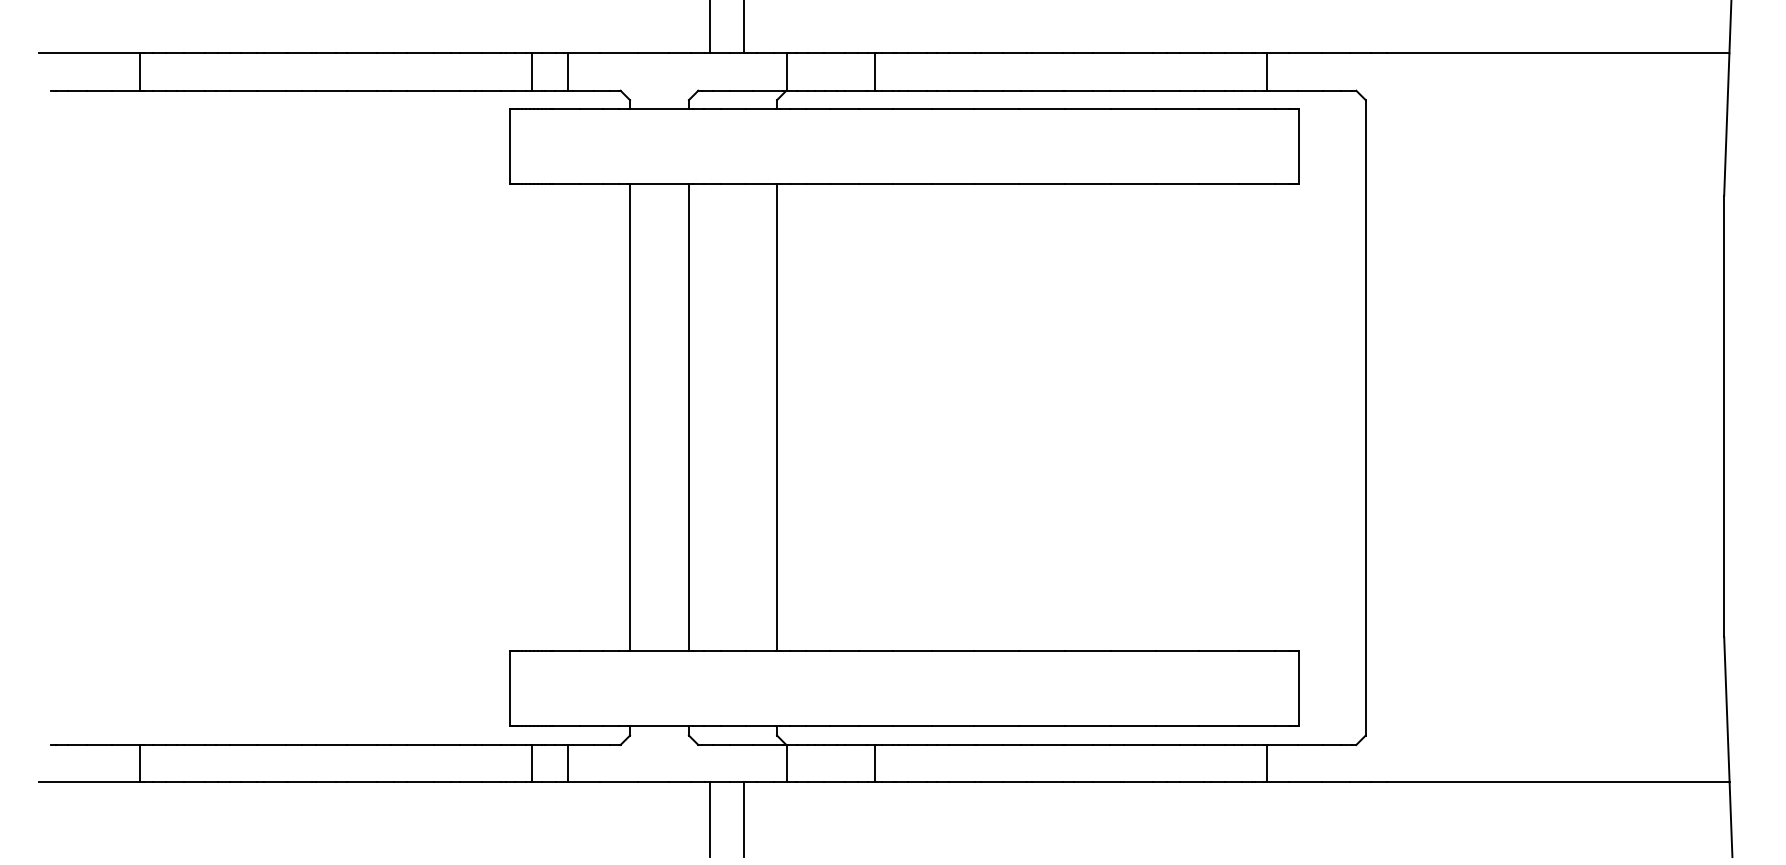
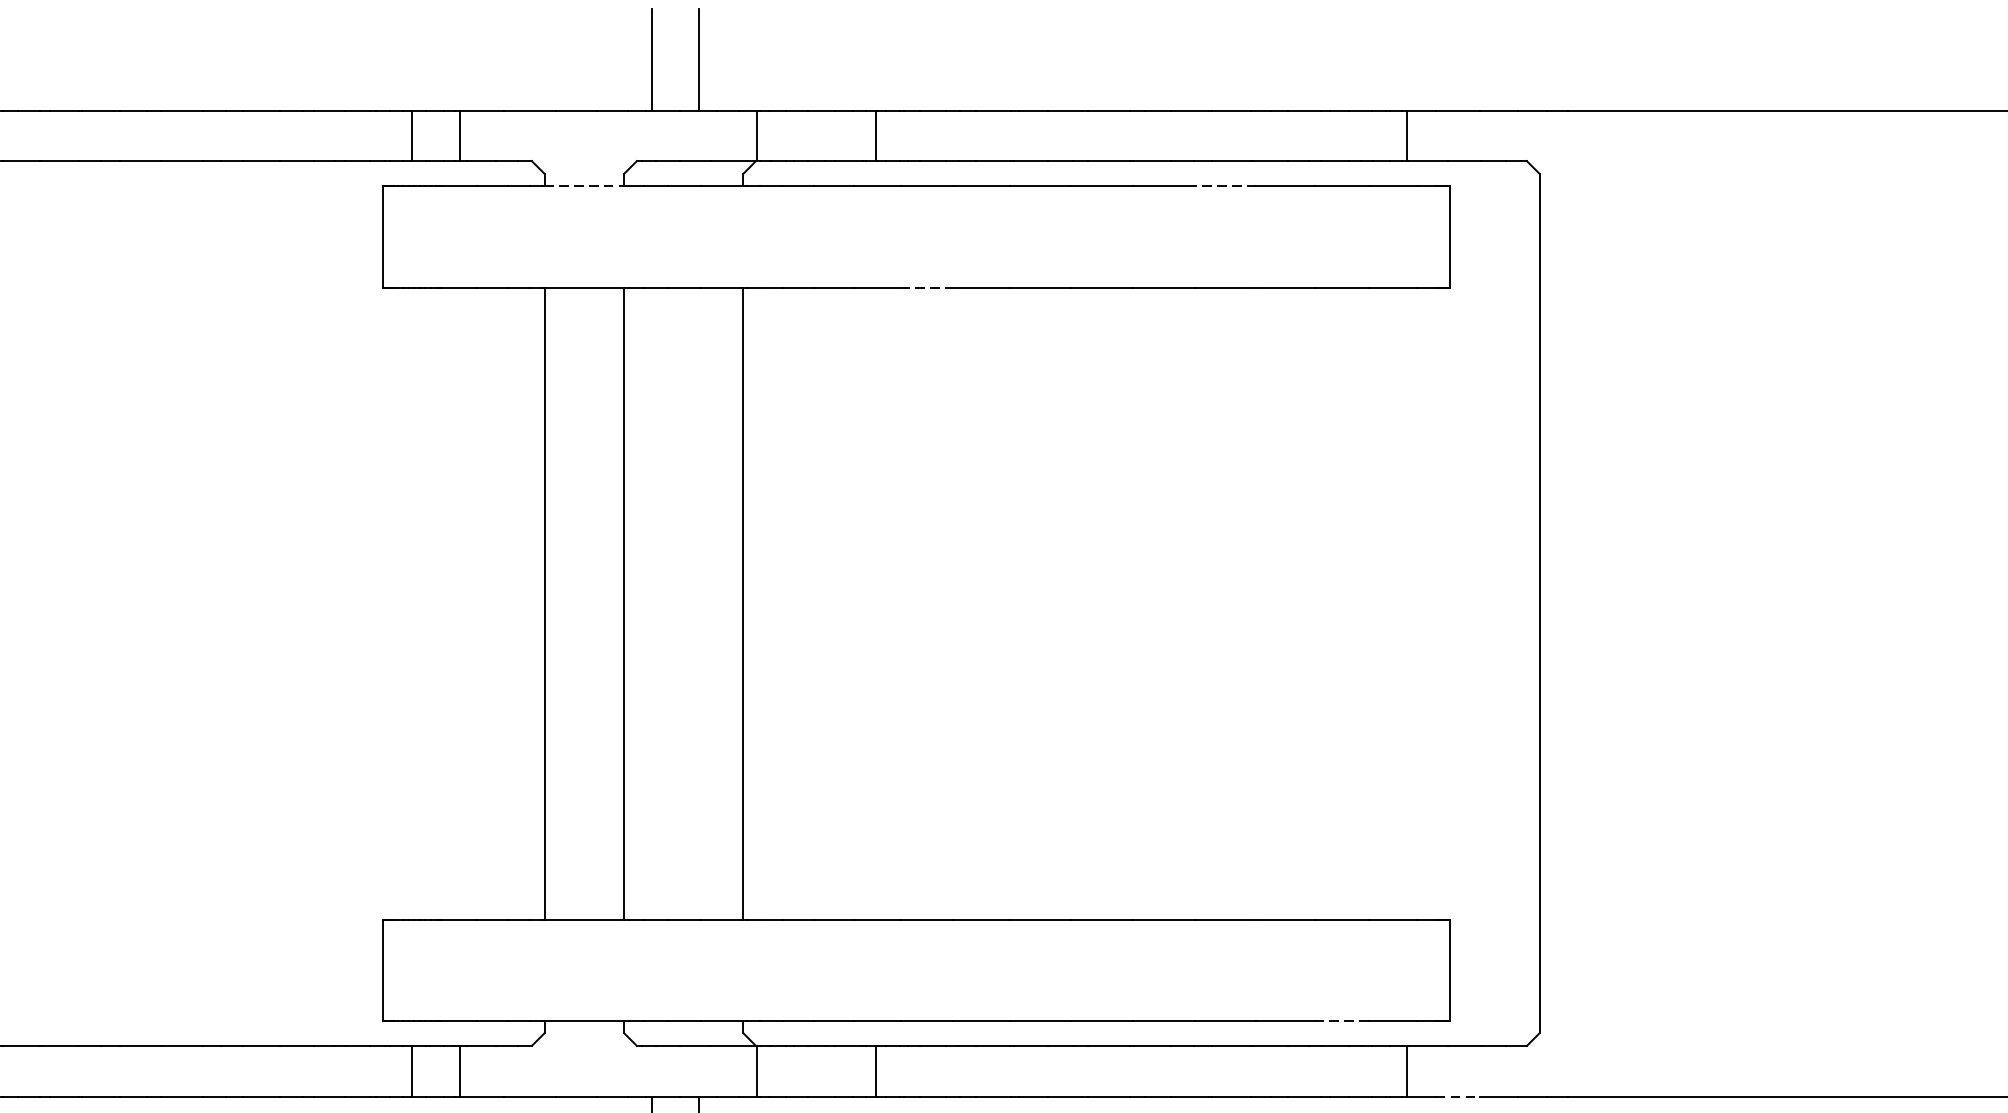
line: (659, 109) -> (584, 186), solid -> dashed
line: (1133, 109) -> (1225, 186), solid -> dashed
line: (913, 184) -> (927, 287), solid -> dashed
line: (1219, 726) -> (1341, 1020), solid -> dashed
line: (1306, 782) -> (1459, 1096), solid -> dashed

